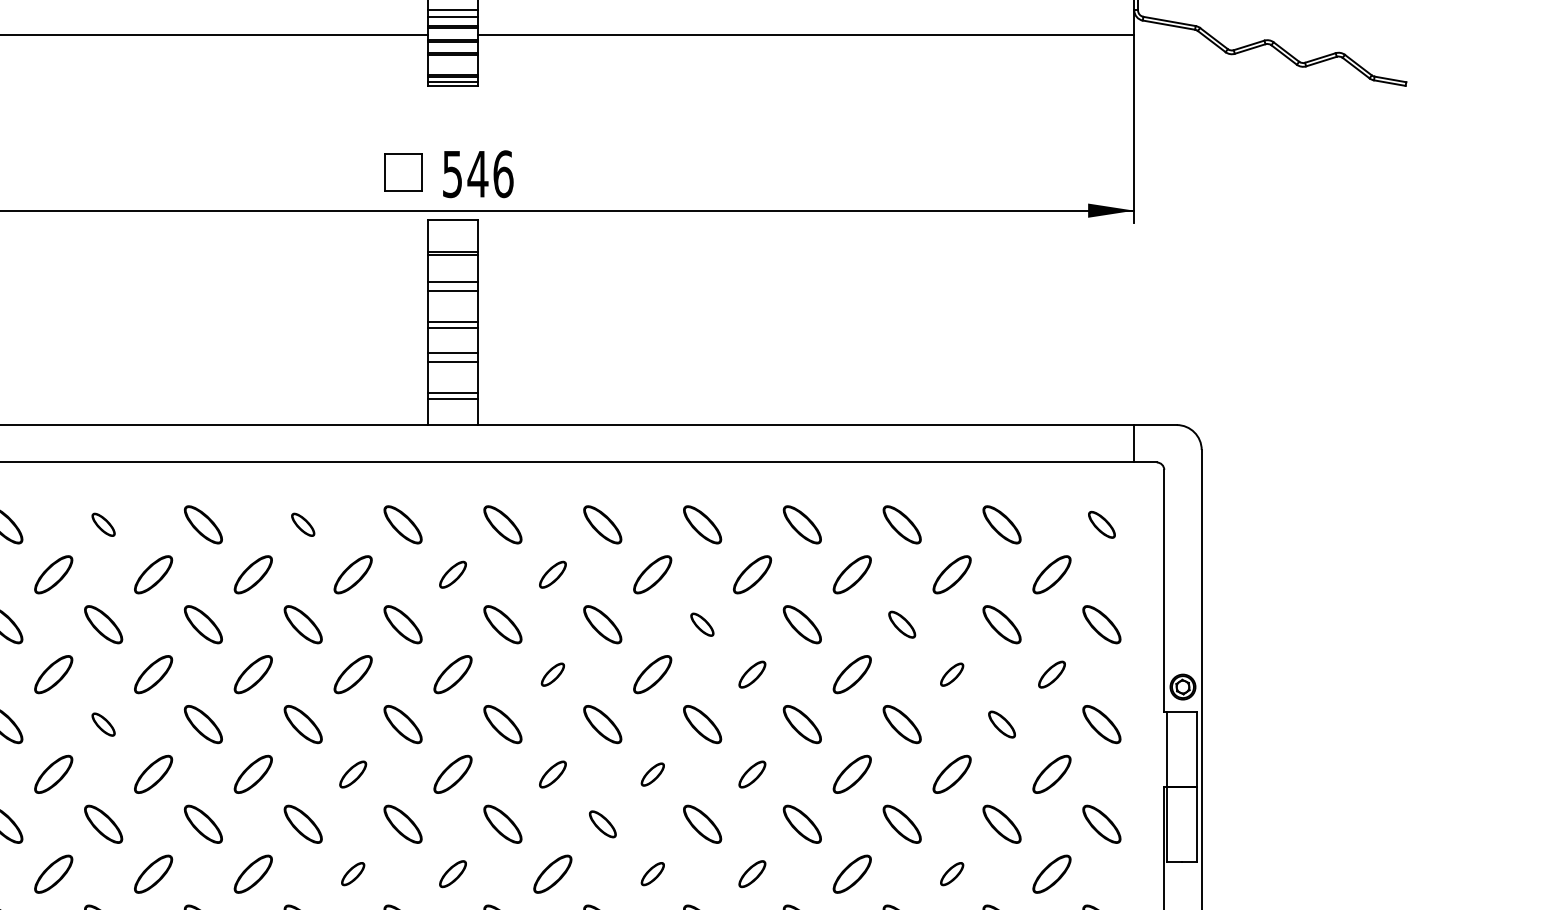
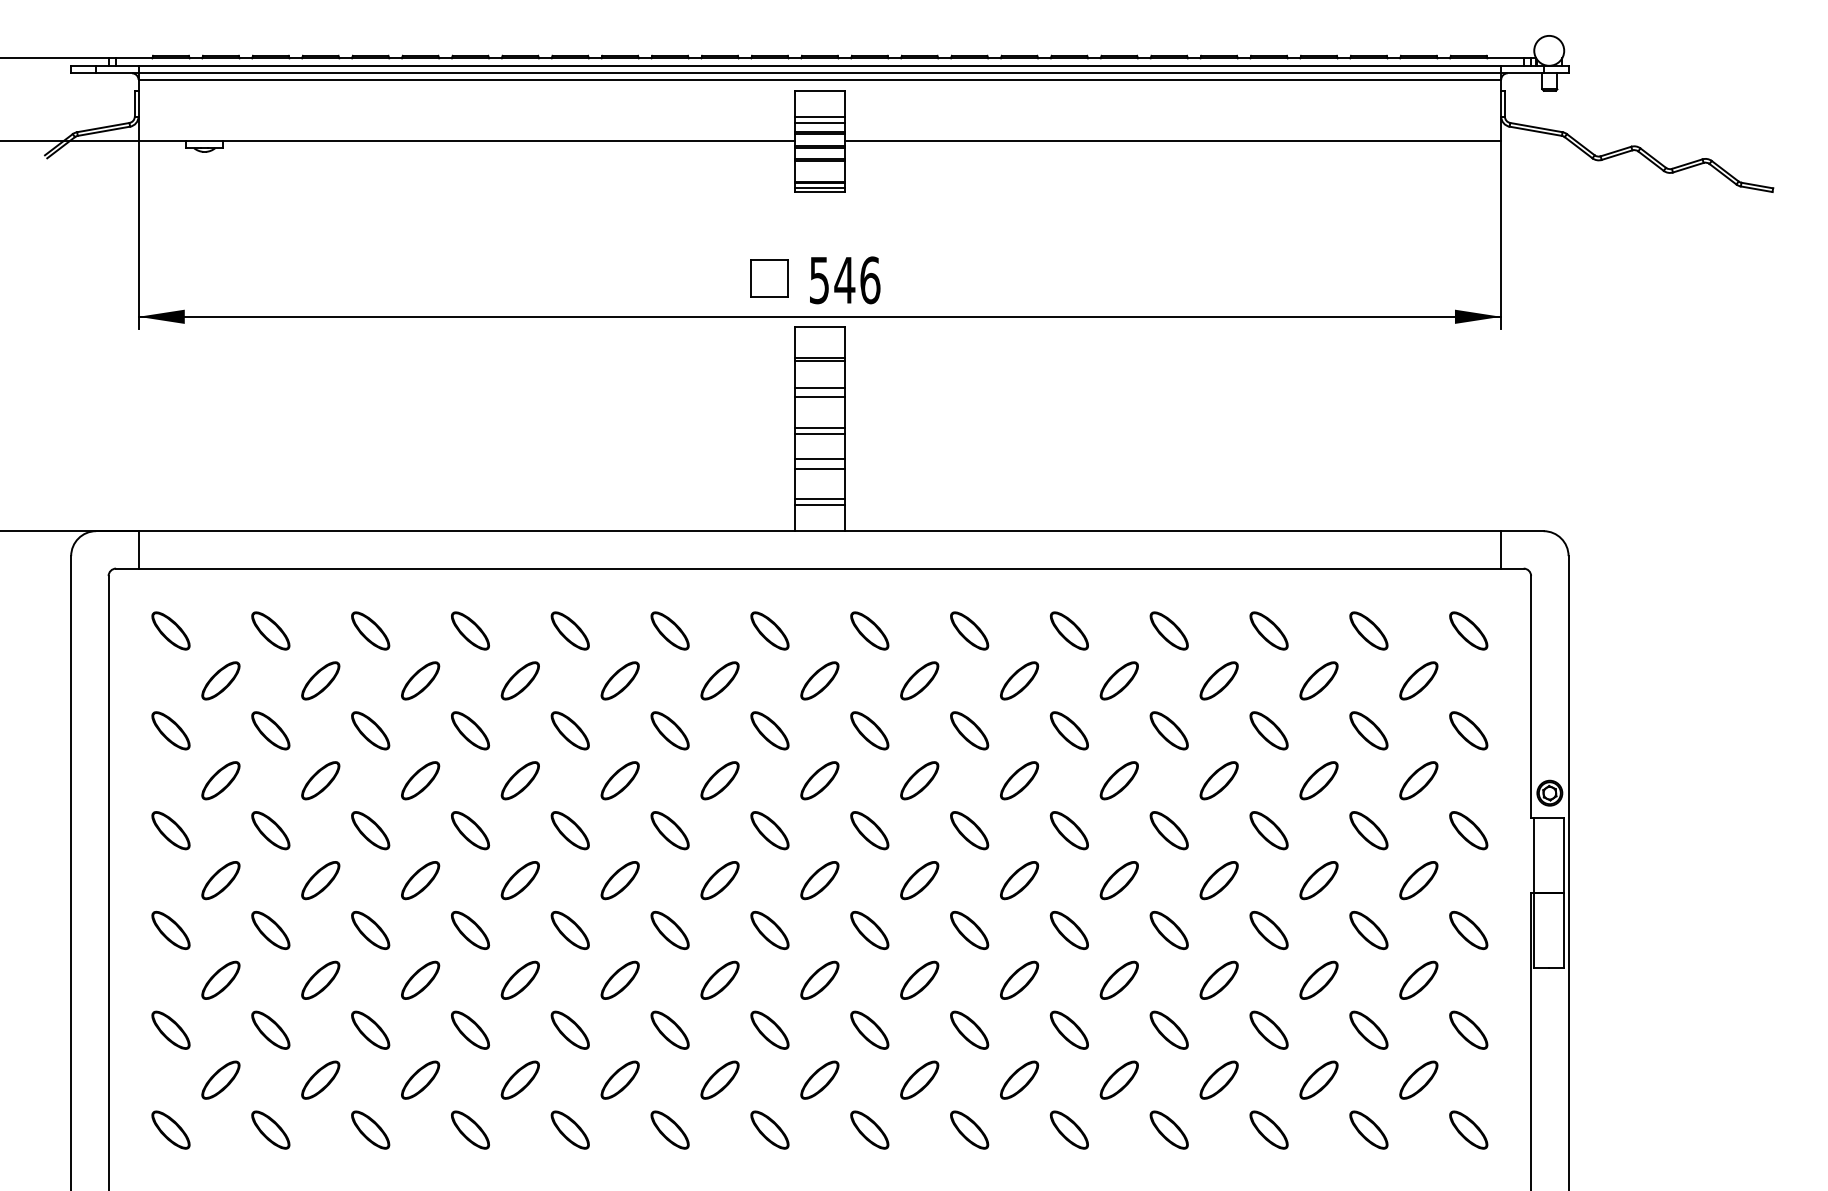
part: (103, 524) -> (470, 630), size x1.67
part: (302, 524) -> (669, 630), size x1.67
part: (1101, 524) -> (1468, 630), size x1.43
part: (452, 574) -> (819, 680), size x1.43
part: (552, 574) -> (919, 680), size x1.43
part: (701, 624) -> (1068, 730), size x1.67
part: (901, 624) -> (1268, 730), size x1.43
part: (552, 674) -> (919, 780), size x1.67
part: (751, 674) -> (1118, 780), size x1.43
part: (951, 674) -> (1318, 780), size x1.67
part: (1051, 674) -> (1418, 780), size x1.43
part: (103, 724) -> (470, 830), size x1.67
part: (1001, 724) -> (1368, 830), size x1.43
part: (352, 774) -> (719, 880), size x1.43
part: (552, 774) -> (919, 880), size x1.43
part: (652, 774) -> (1019, 880), size x1.67
part: (751, 774) -> (1118, 880), size x1.43
part: (602, 824) -> (969, 930), size x1.43
part: (352, 873) -> (719, 979), size x1.67
part: (452, 873) -> (819, 979), size x1.43
part: (652, 873) -> (1019, 979), size x1.67
part: (751, 873) -> (1118, 979), size x1.43
part: (951, 873) -> (1318, 979), size x1.67

